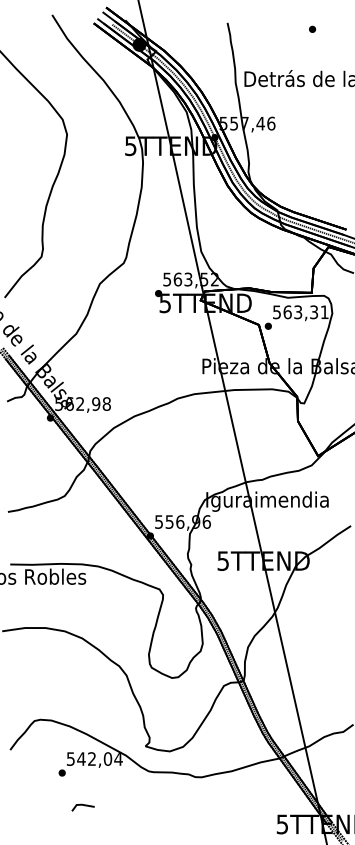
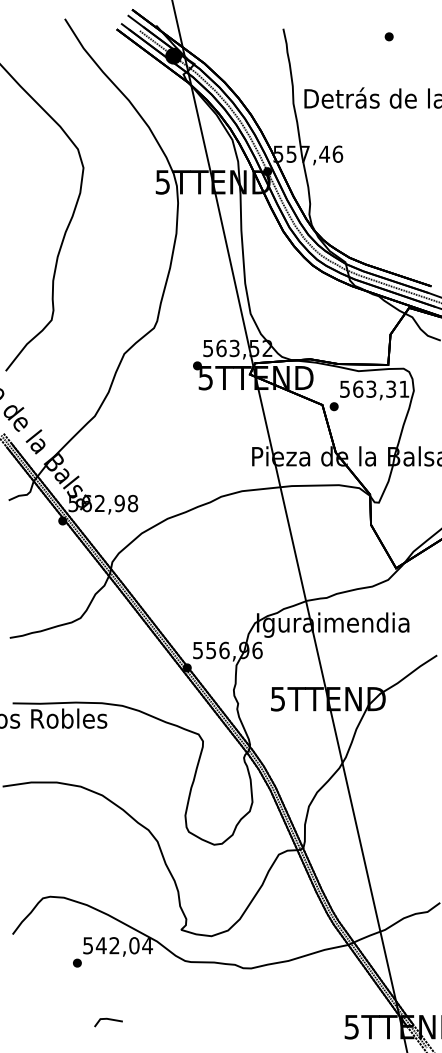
part: (82, 807) -> (107, 1022), moved

